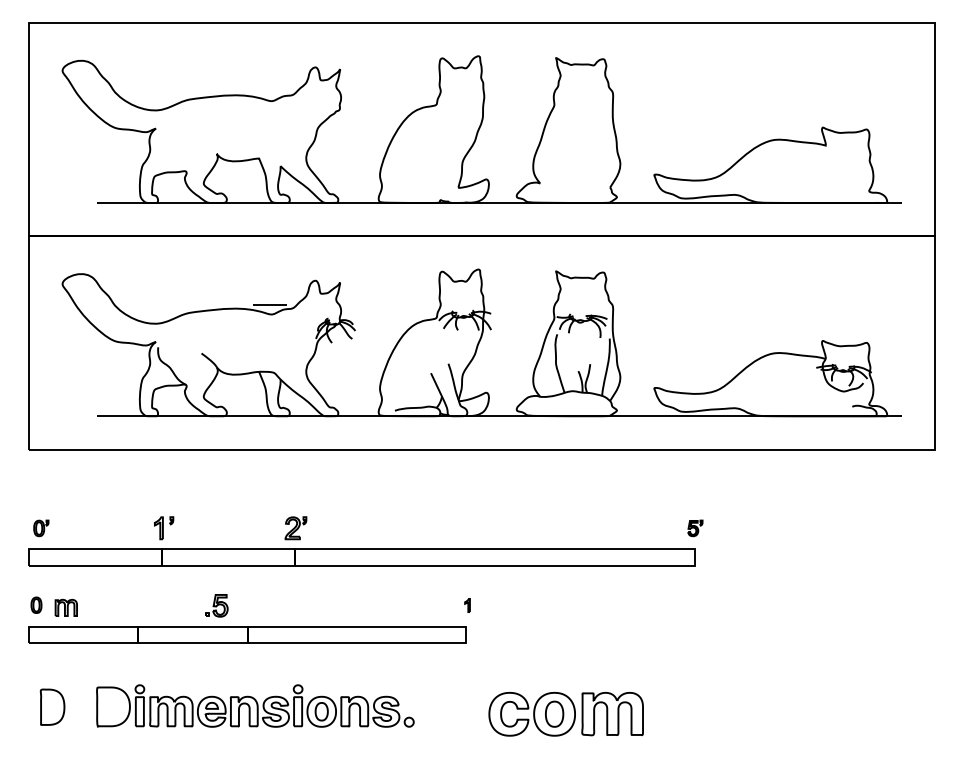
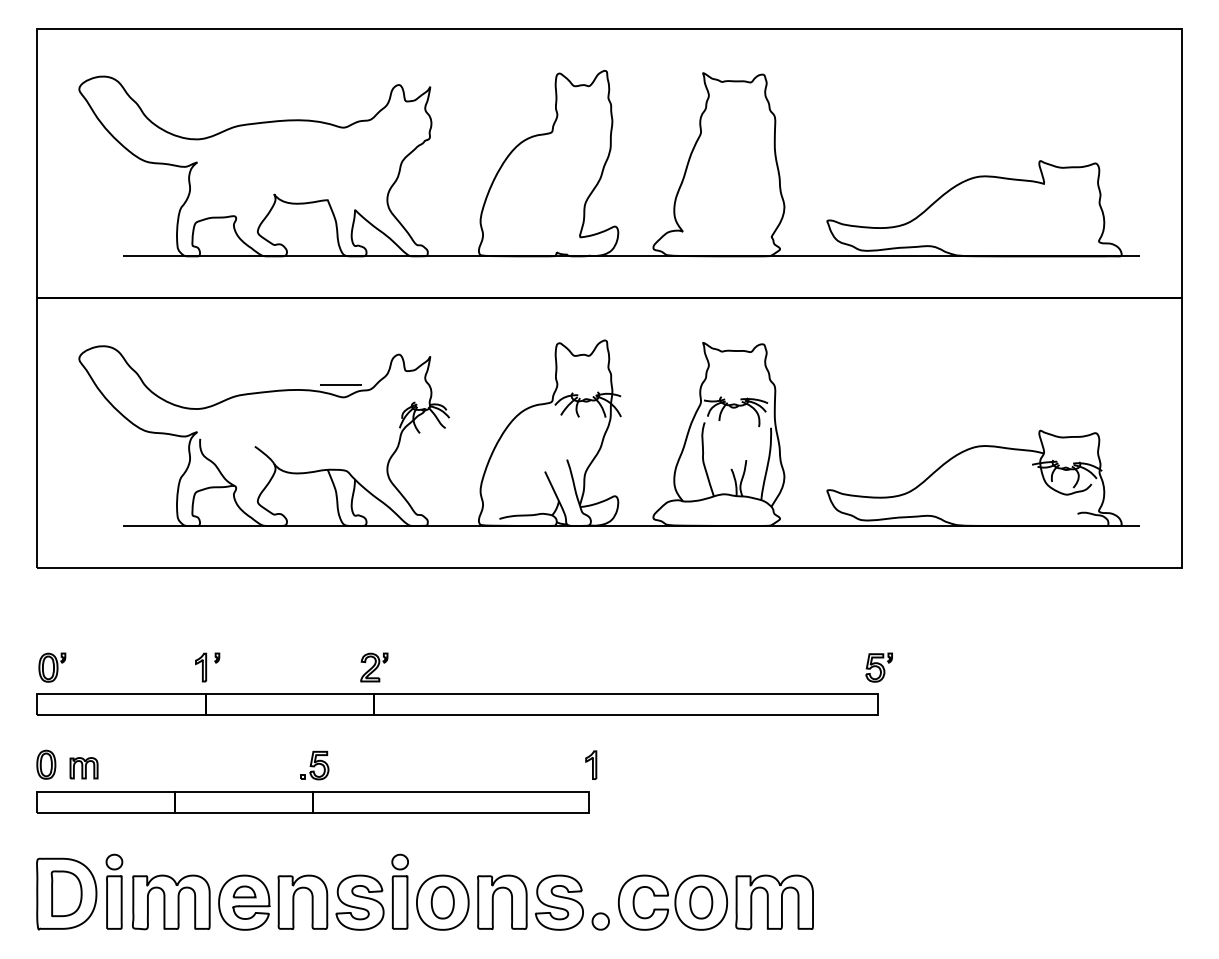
part: (41, 528) -> (52, 667), size x1.43
part: (695, 528) -> (879, 667), size x1.43
part: (36, 605) -> (46, 765), size x1.43
part: (216, 605) -> (314, 765), moved
part: (467, 605) -> (591, 765), size x1.67
part: (255, 705) -> (323, 891), size x1.43

